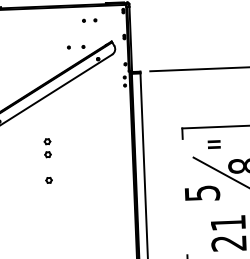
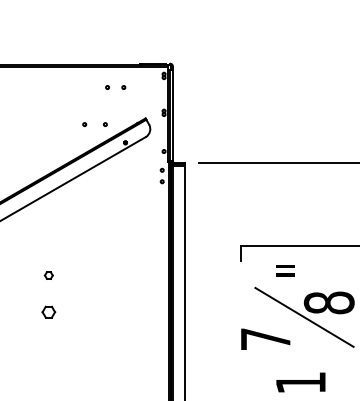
part: (47, 141) -> (48, 256), removed
part: (48, 180) -> (48, 311), size x1.6
text: (202, 193) -> (266, 339), 5 -> 7

